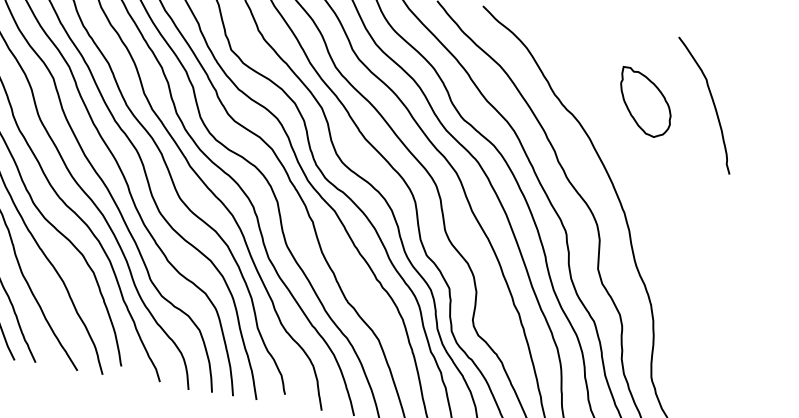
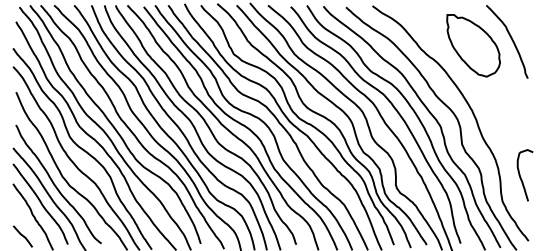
part: (645, 102) -> (473, 45), size x1.67
curve: (690, 342) -> (521, 177), added

